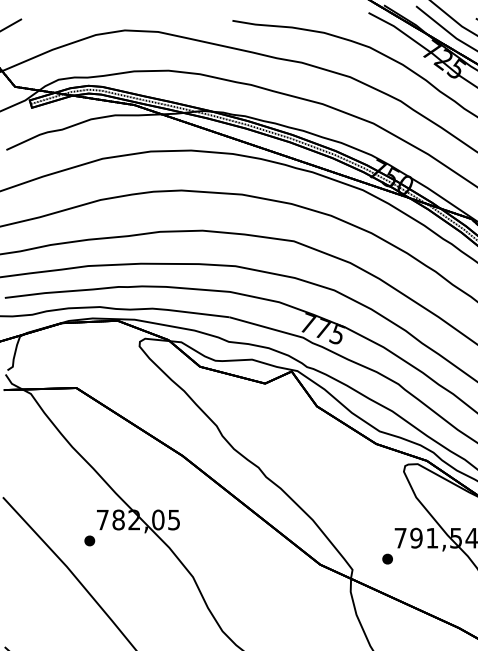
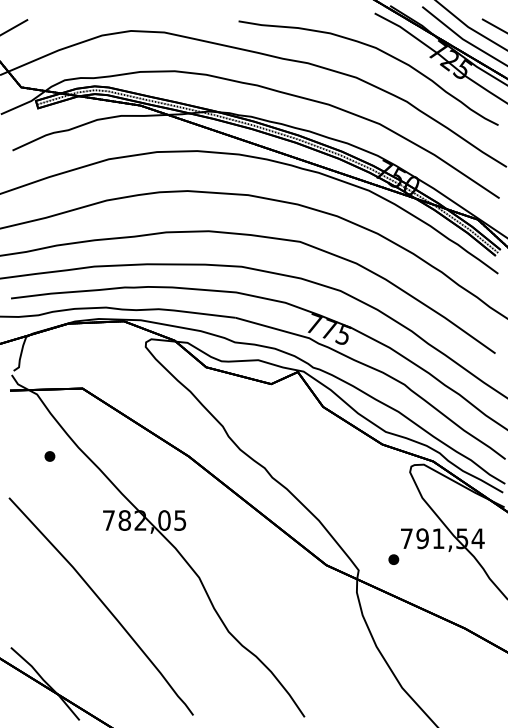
part: (89, 540) -> (49, 456), moved

